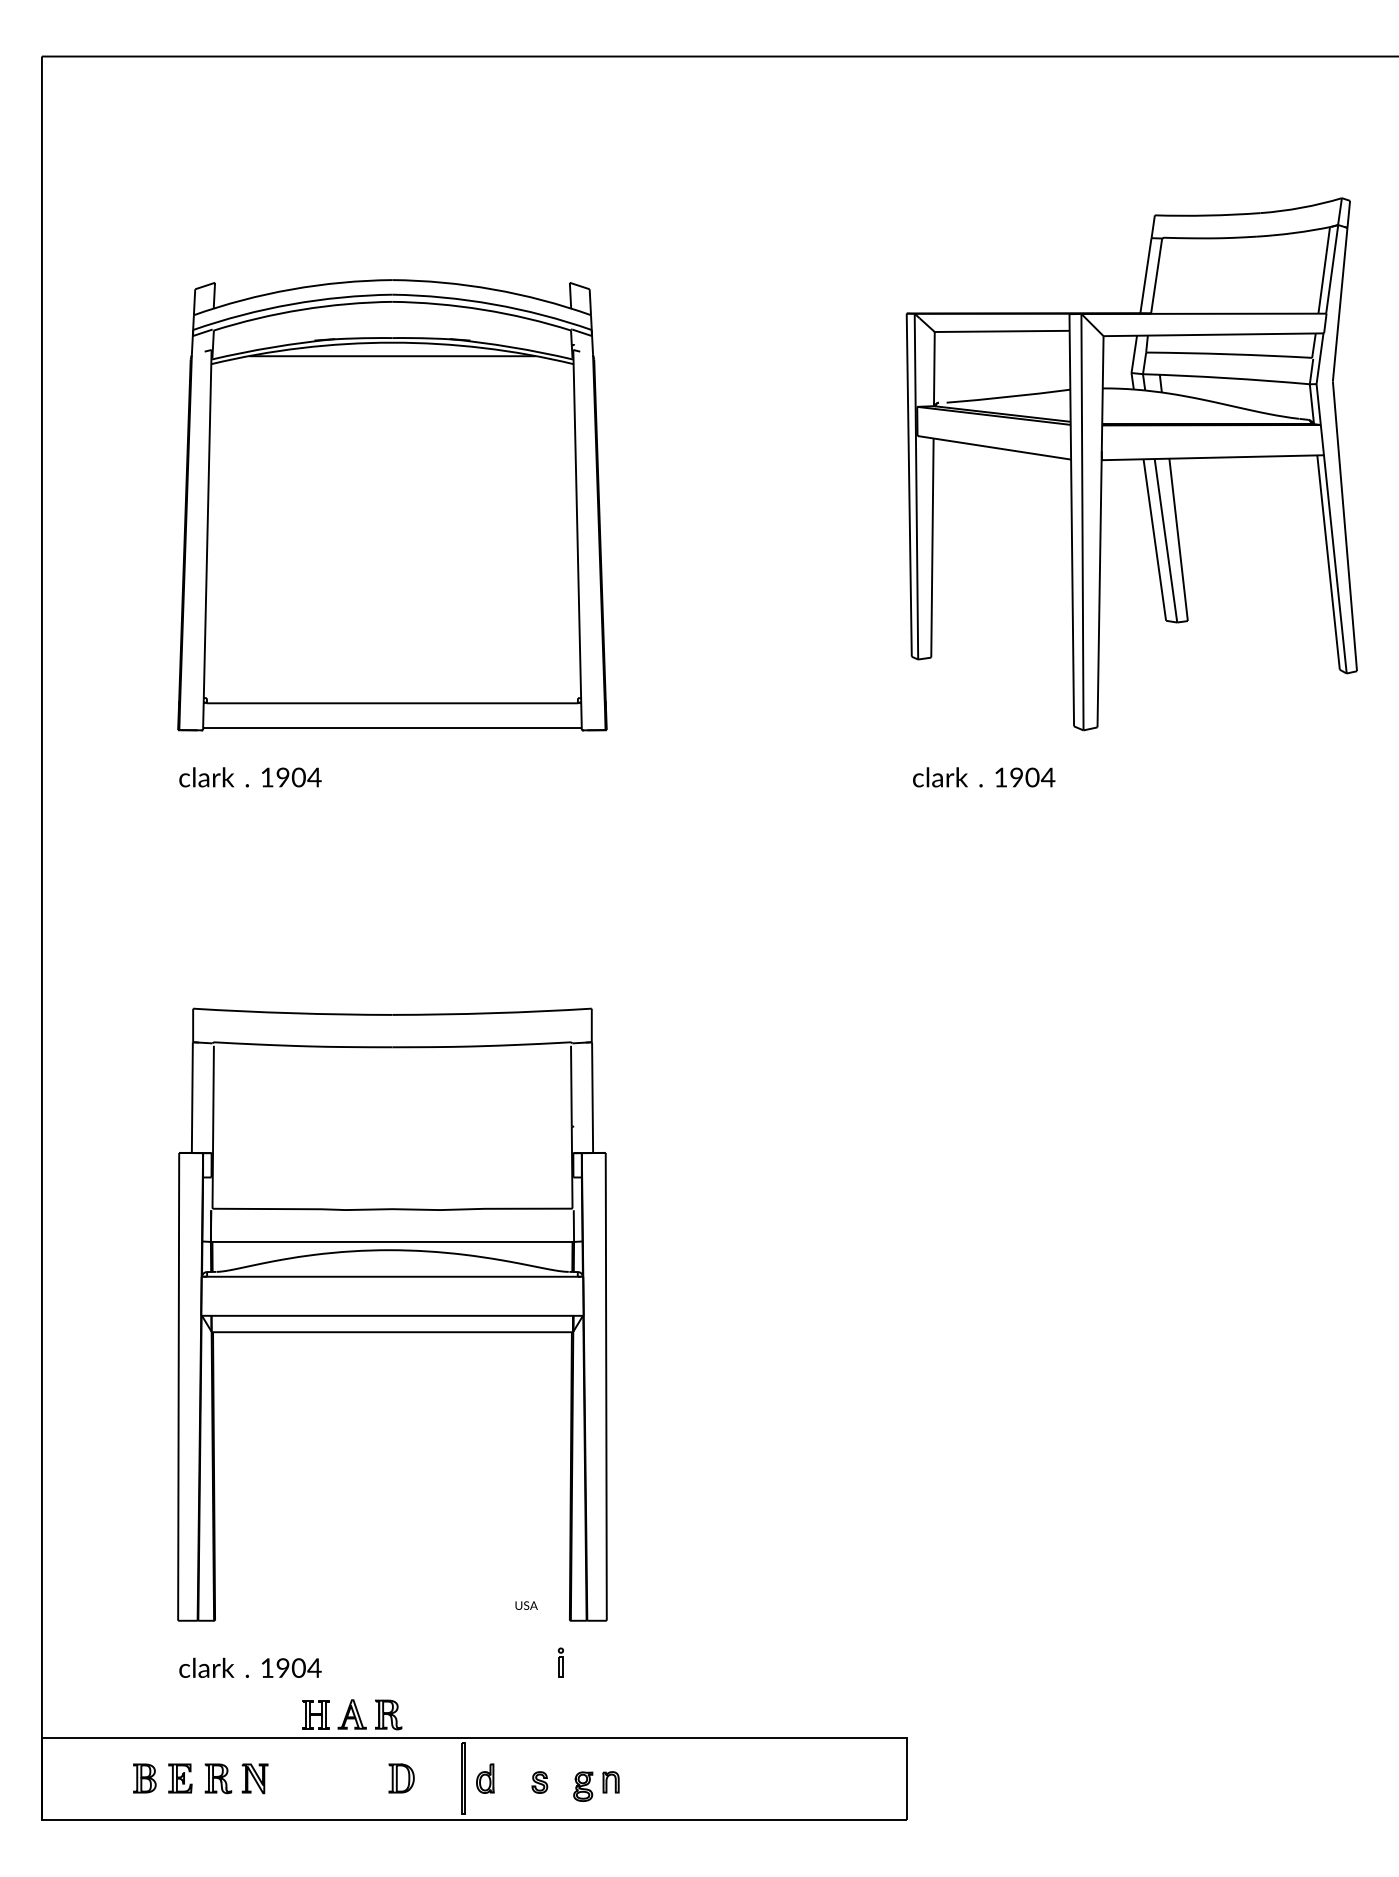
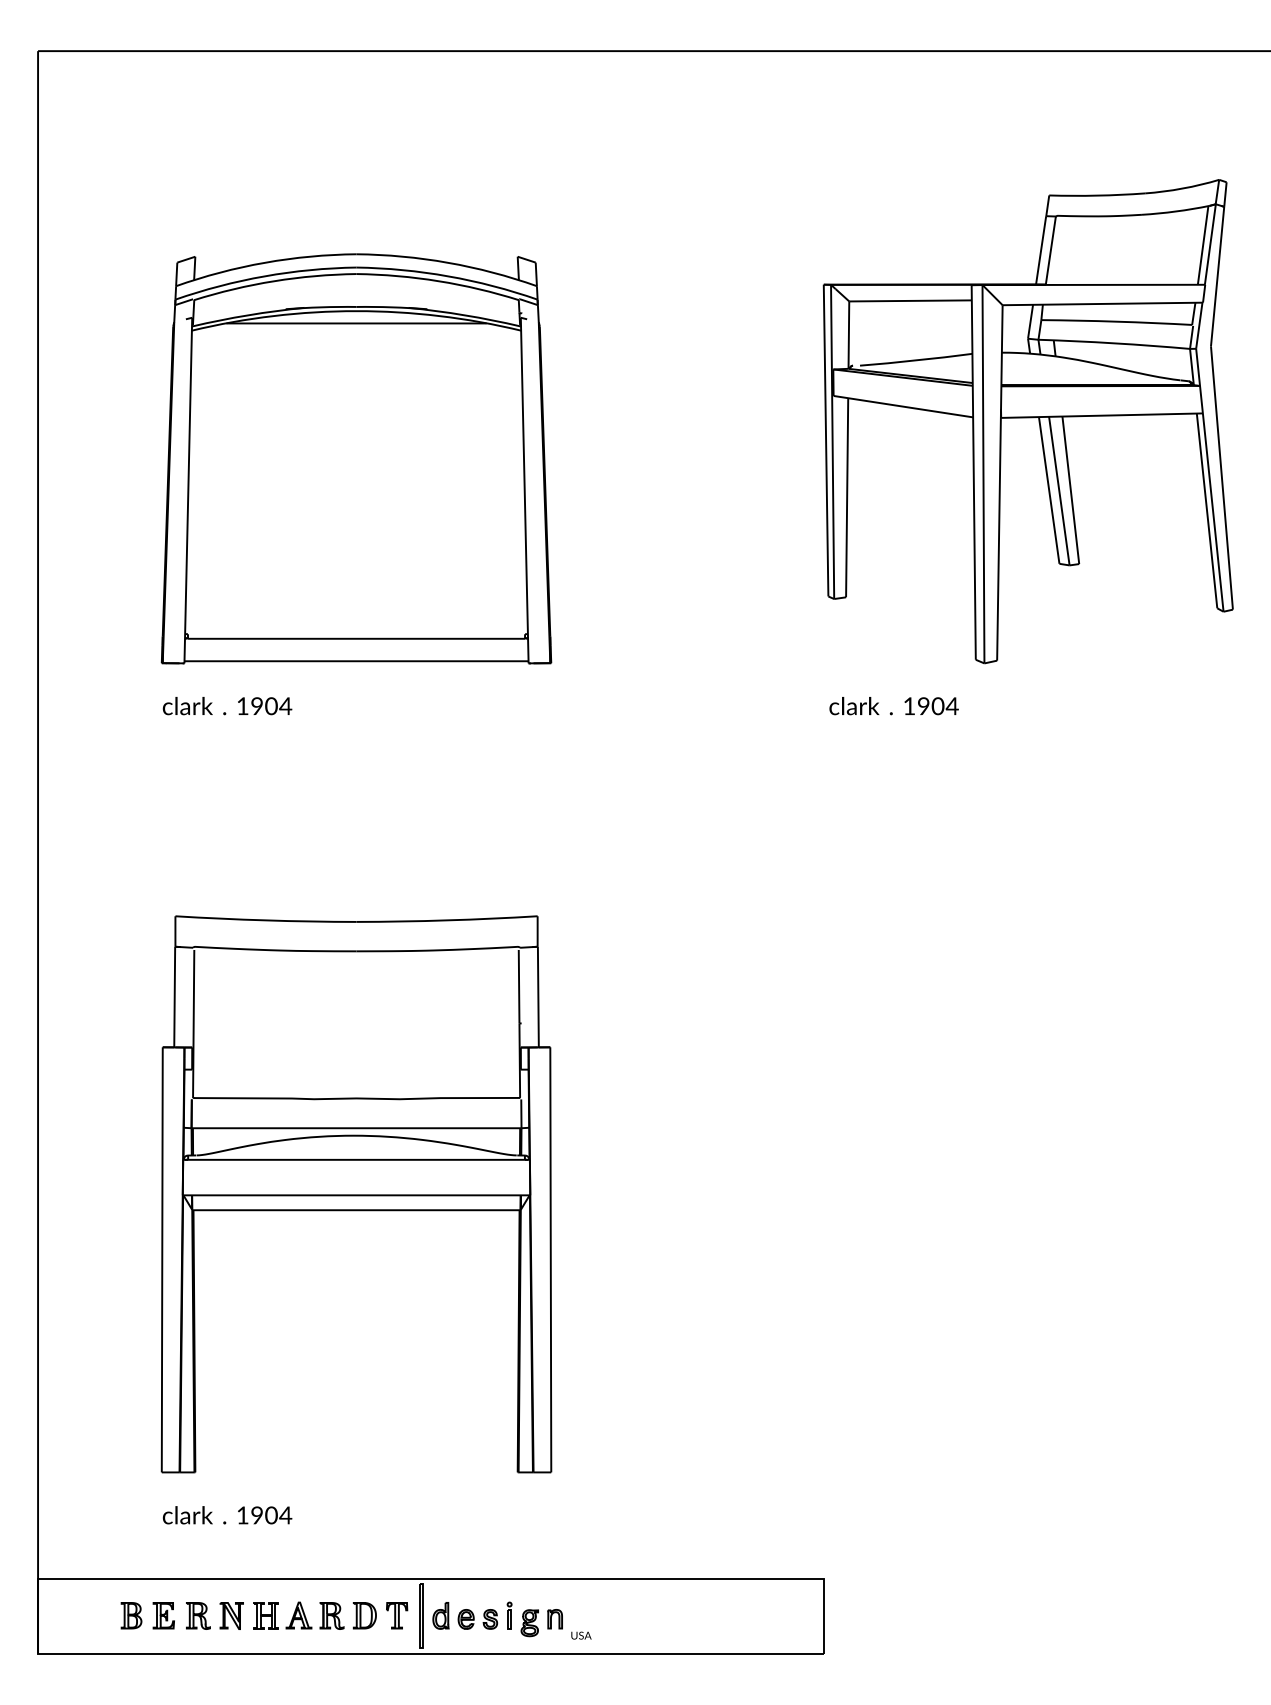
text: (526, 1605) -> (581, 1635), moved
part: (560, 1662) -> (509, 1615), moved
part: (351, 1714) -> (298, 1615), moved
part: (437, 1778) -> (397, 1615), added
part: (512, 1782) -> (465, 1619), added

